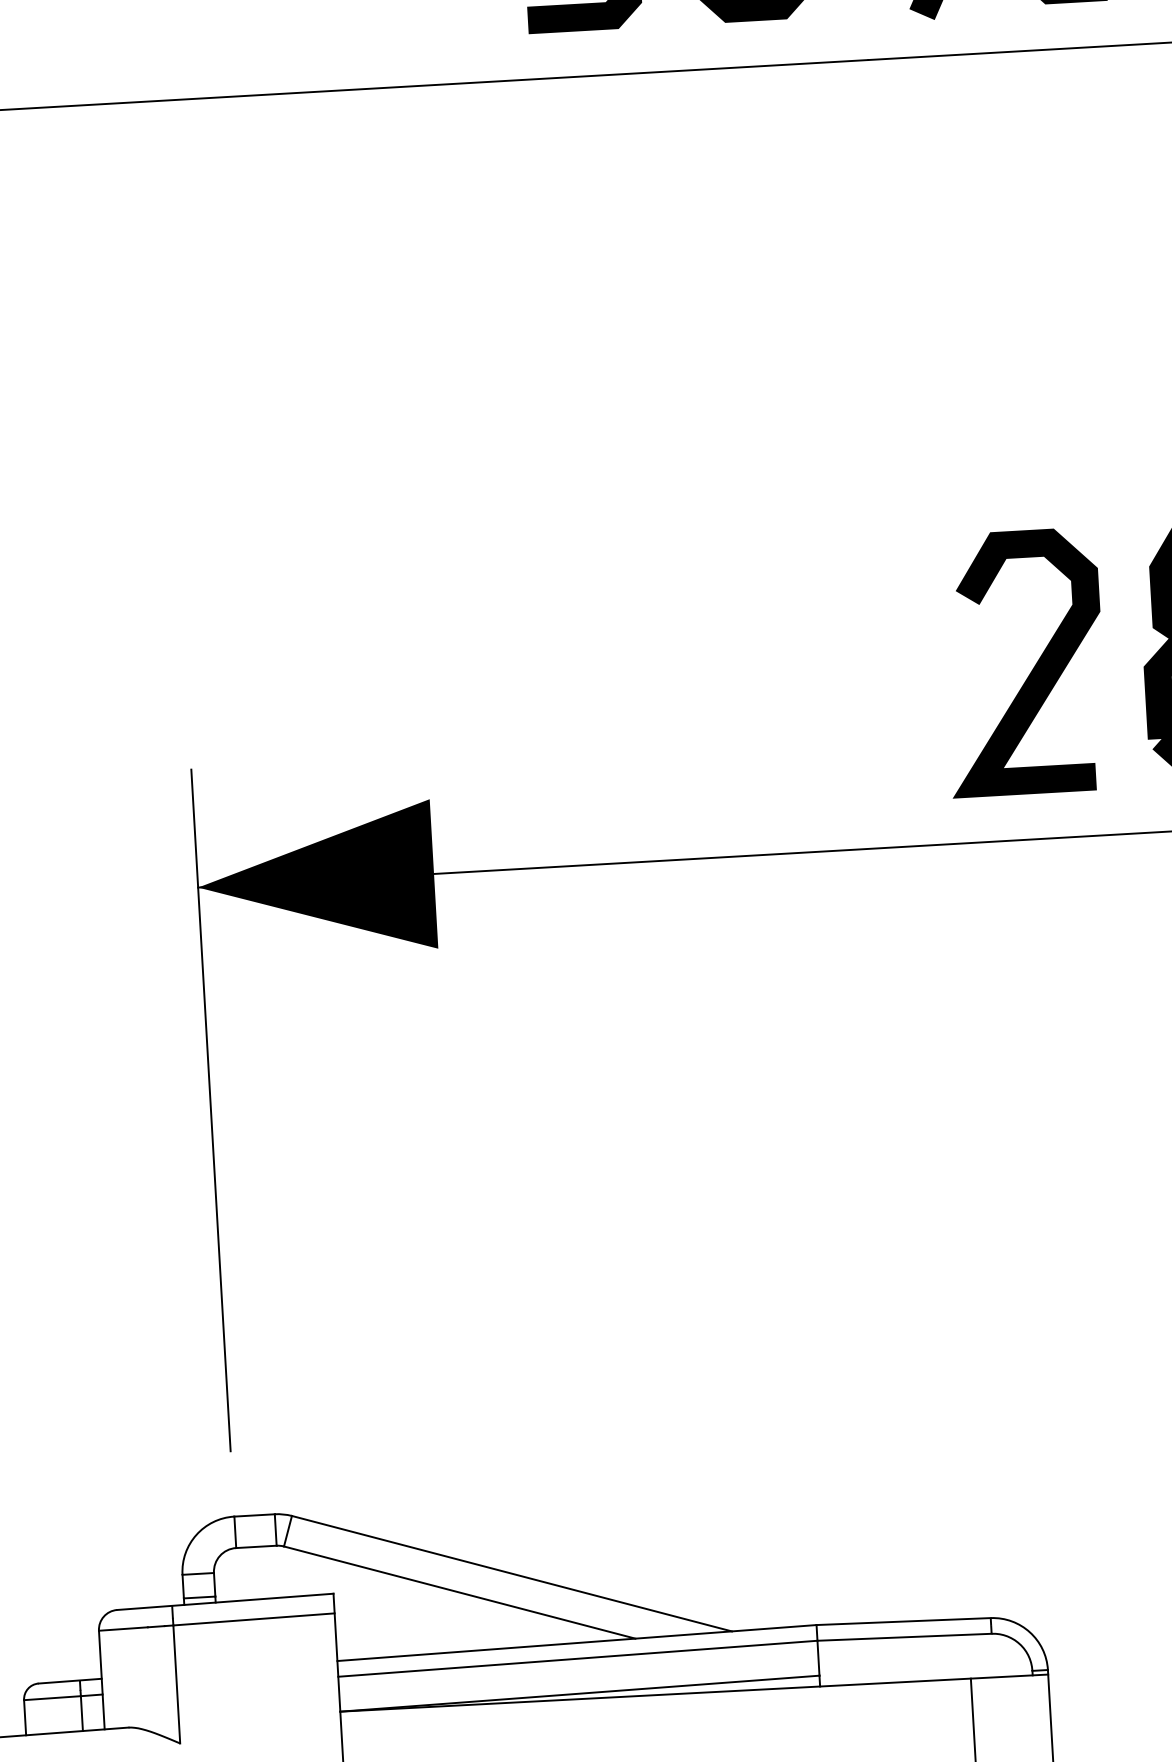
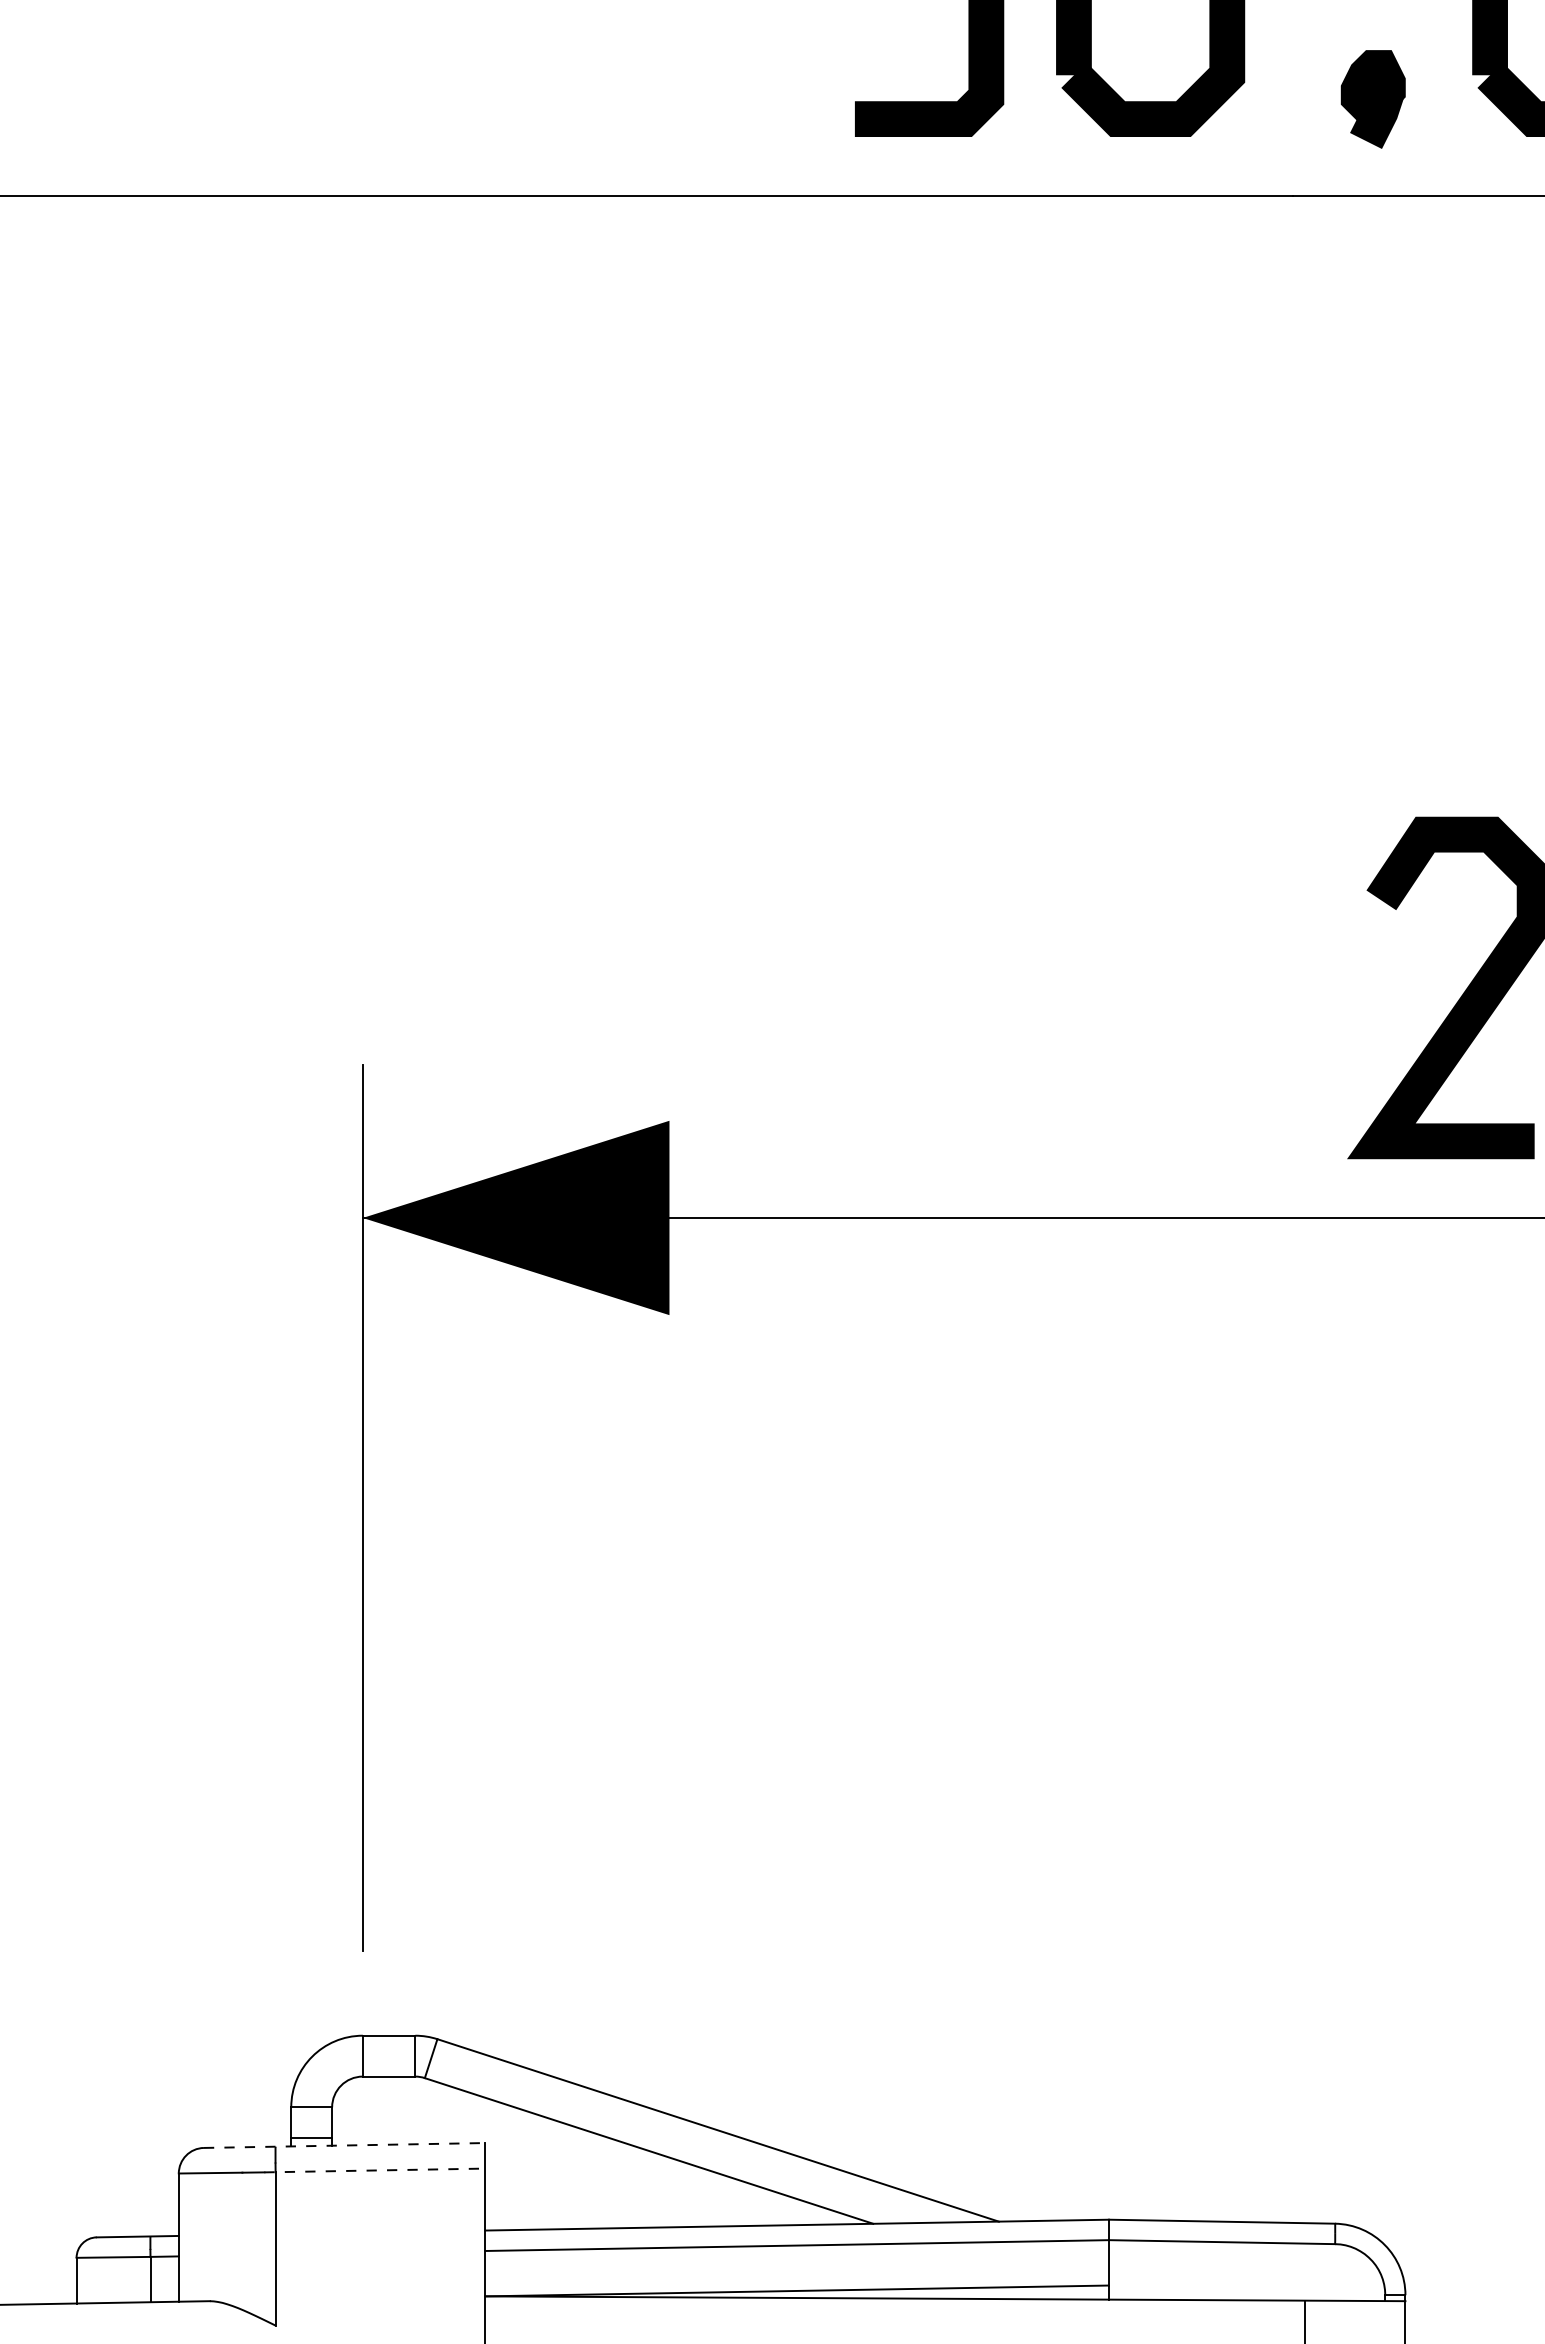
line: (225, 1601) -> (344, 2145), solid -> dashed
line: (249, 1619) -> (374, 2170), solid -> dashed

